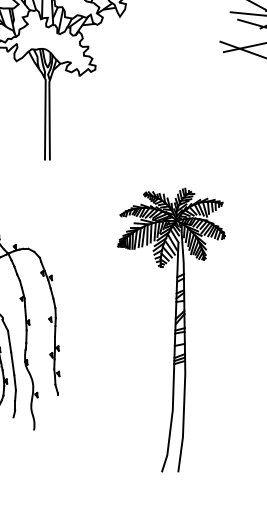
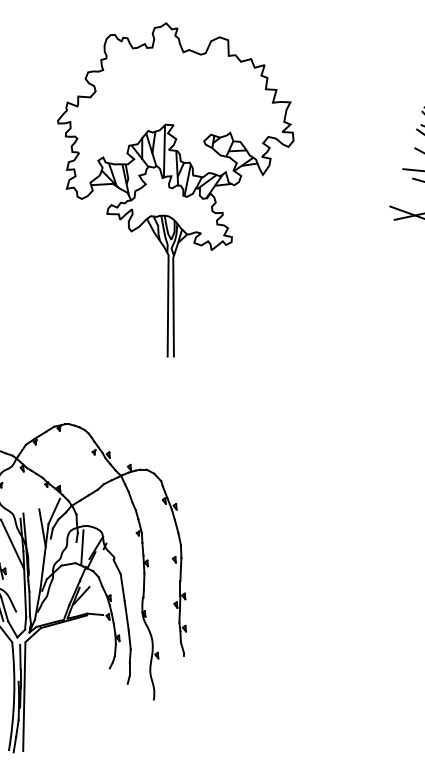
part: (171, 329) -> (328, 572), removed

